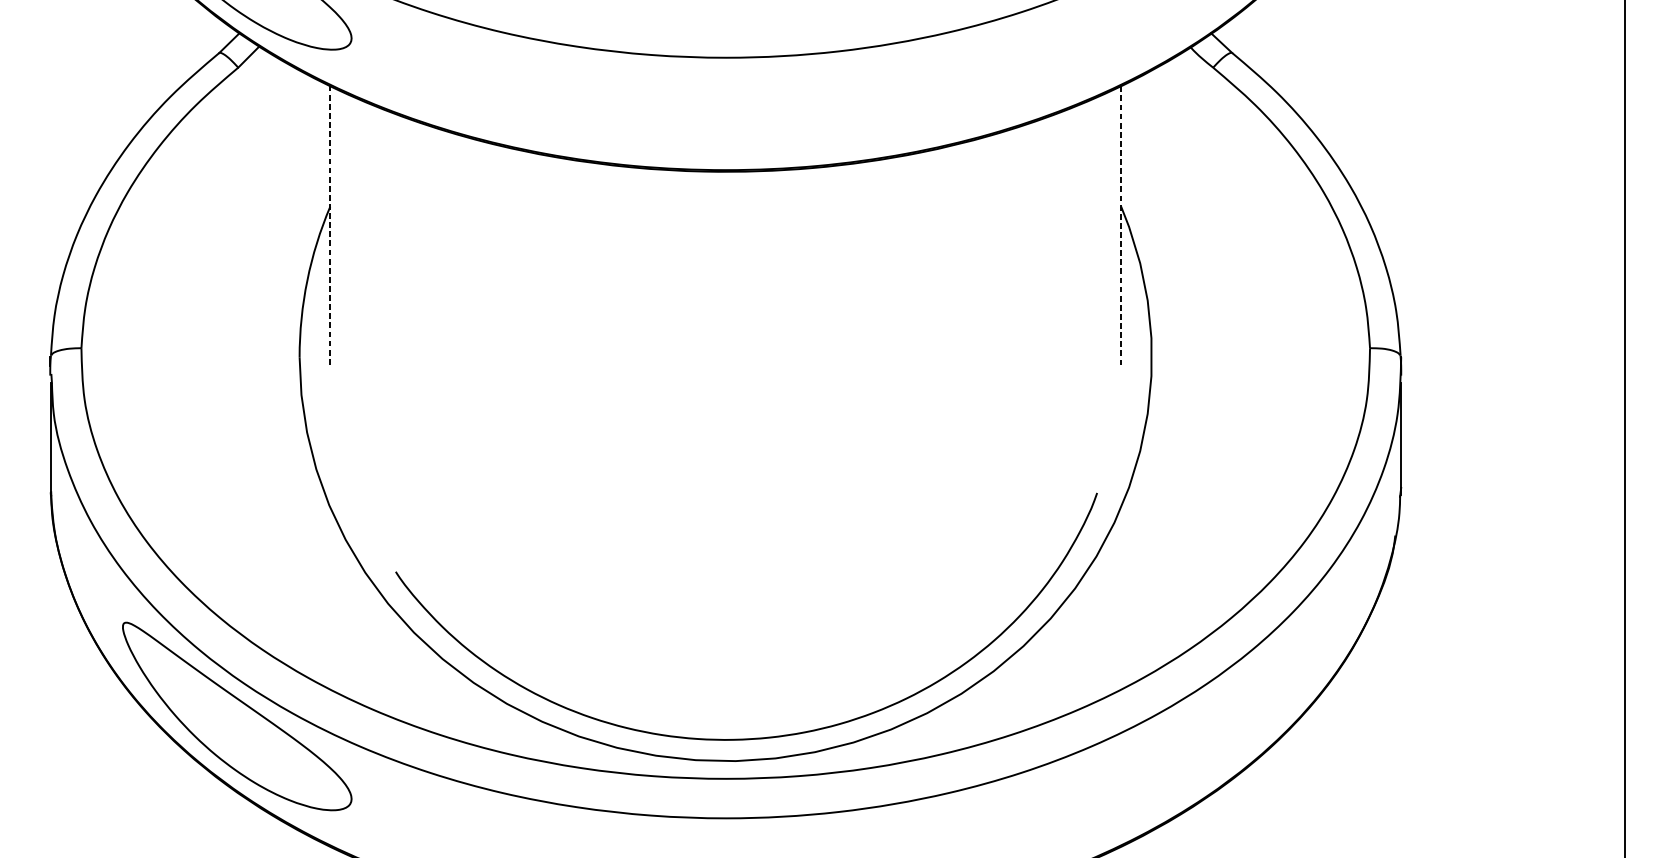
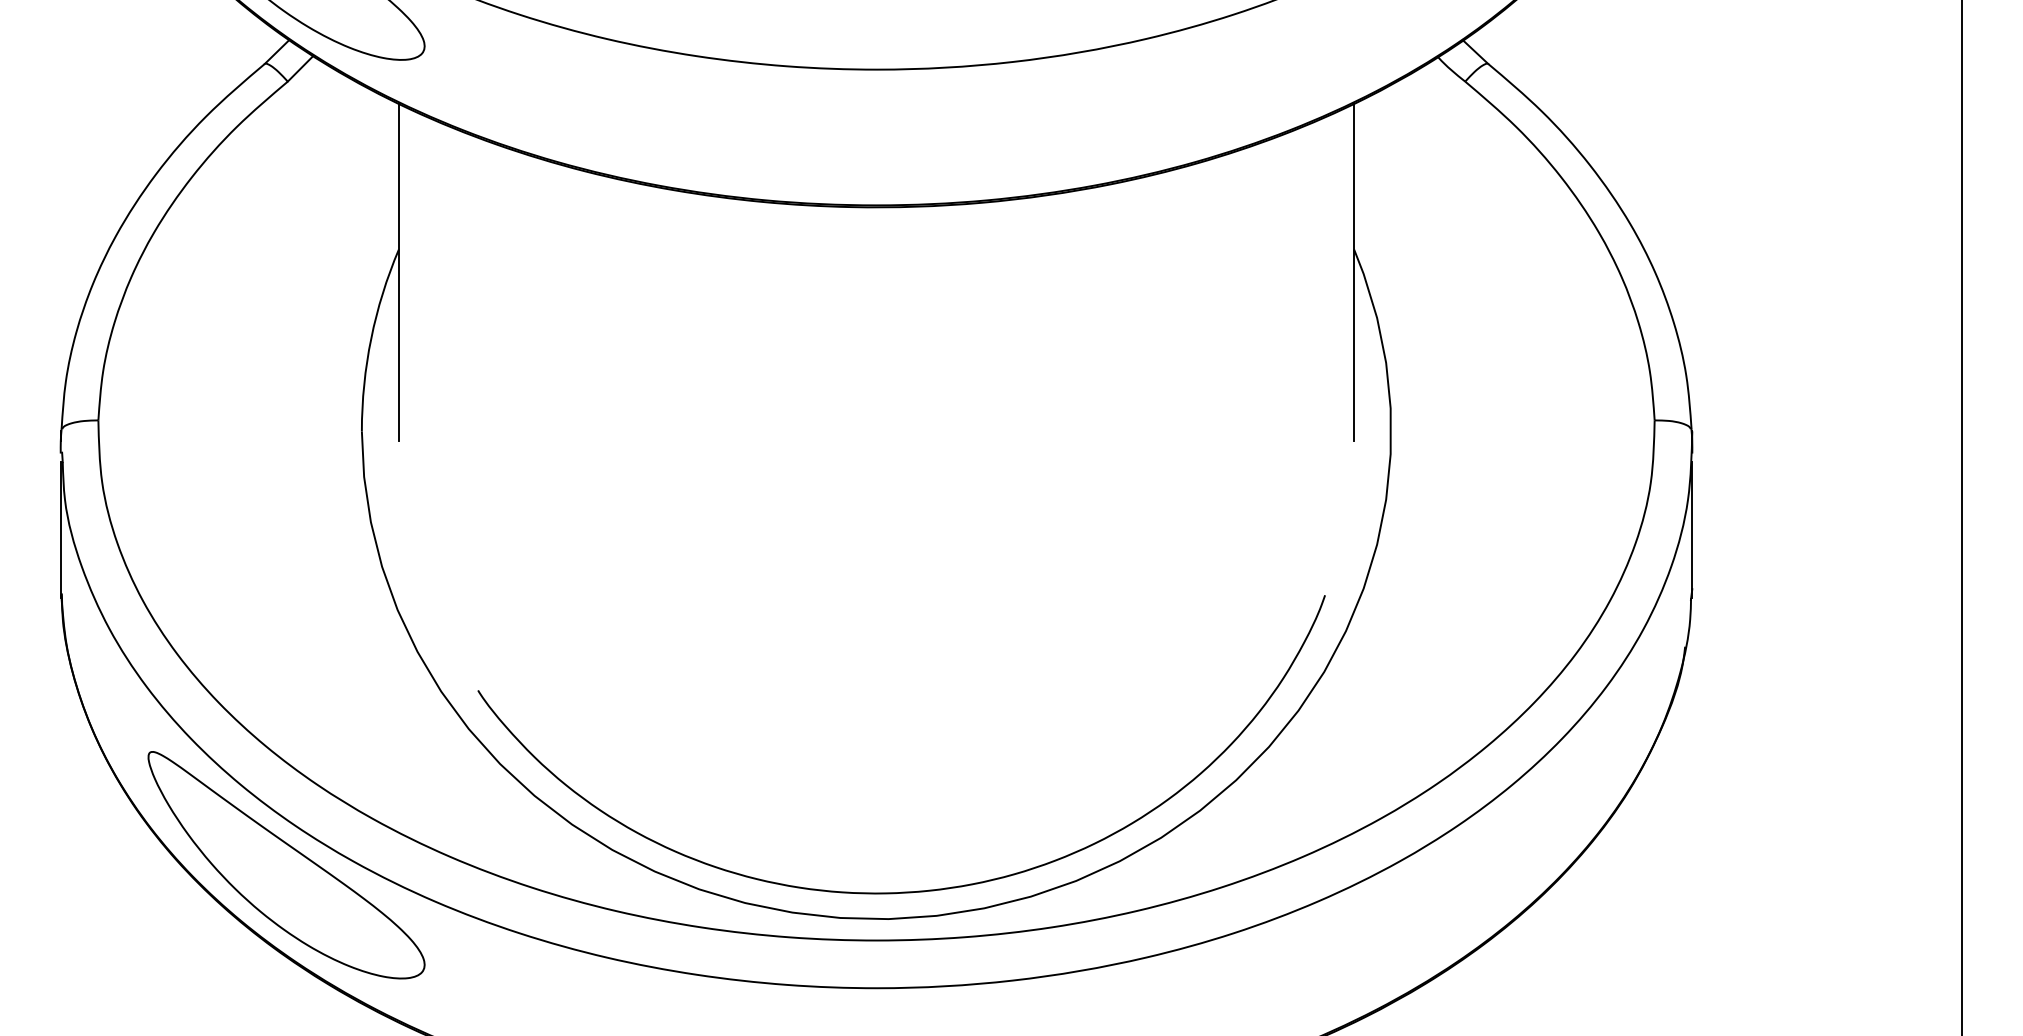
line: (329, 225) -> (398, 272), dashed -> solid
line: (1121, 225) -> (1354, 272), dashed -> solid

